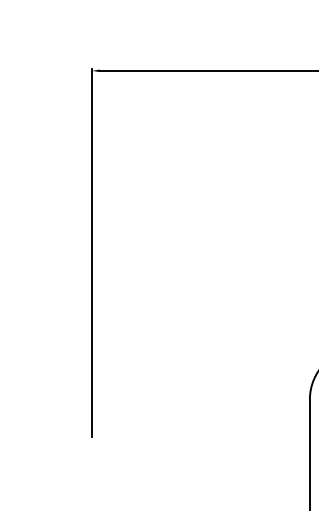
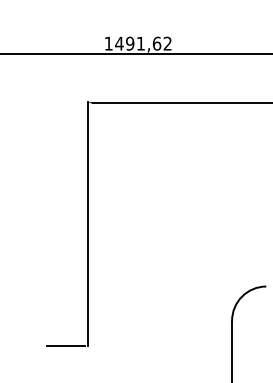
line: (58, 438) -> (65, 346), added

